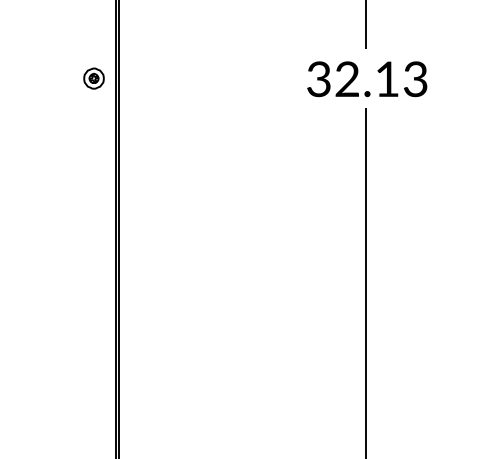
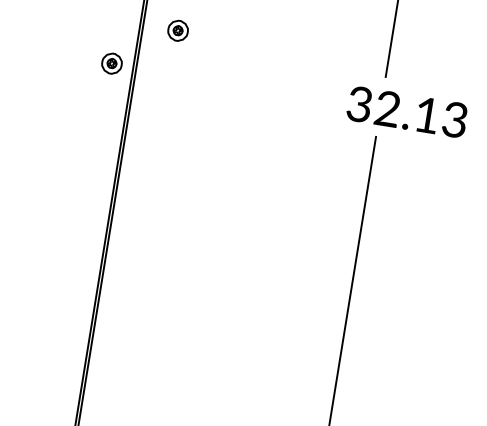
part: (153, 35) -> (177, 30), added
text: (367, 79) -> (407, 112), moved

